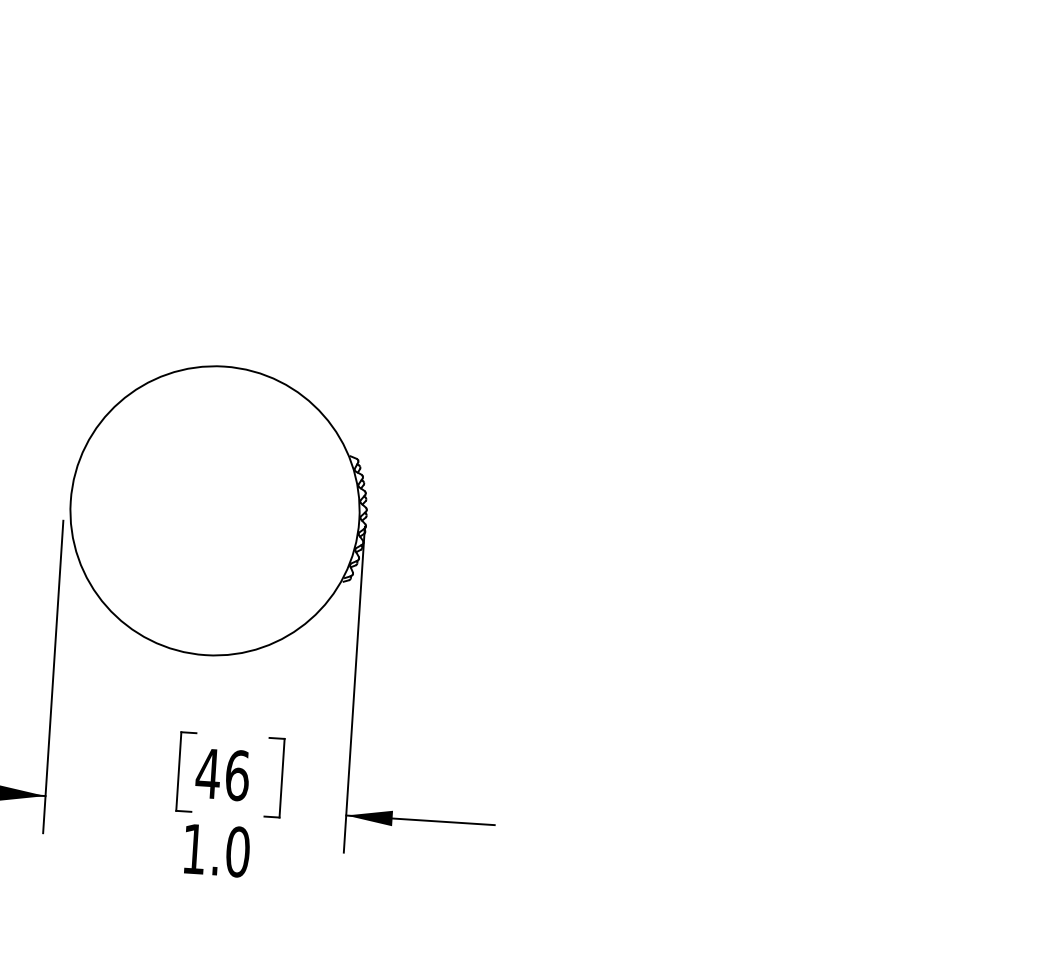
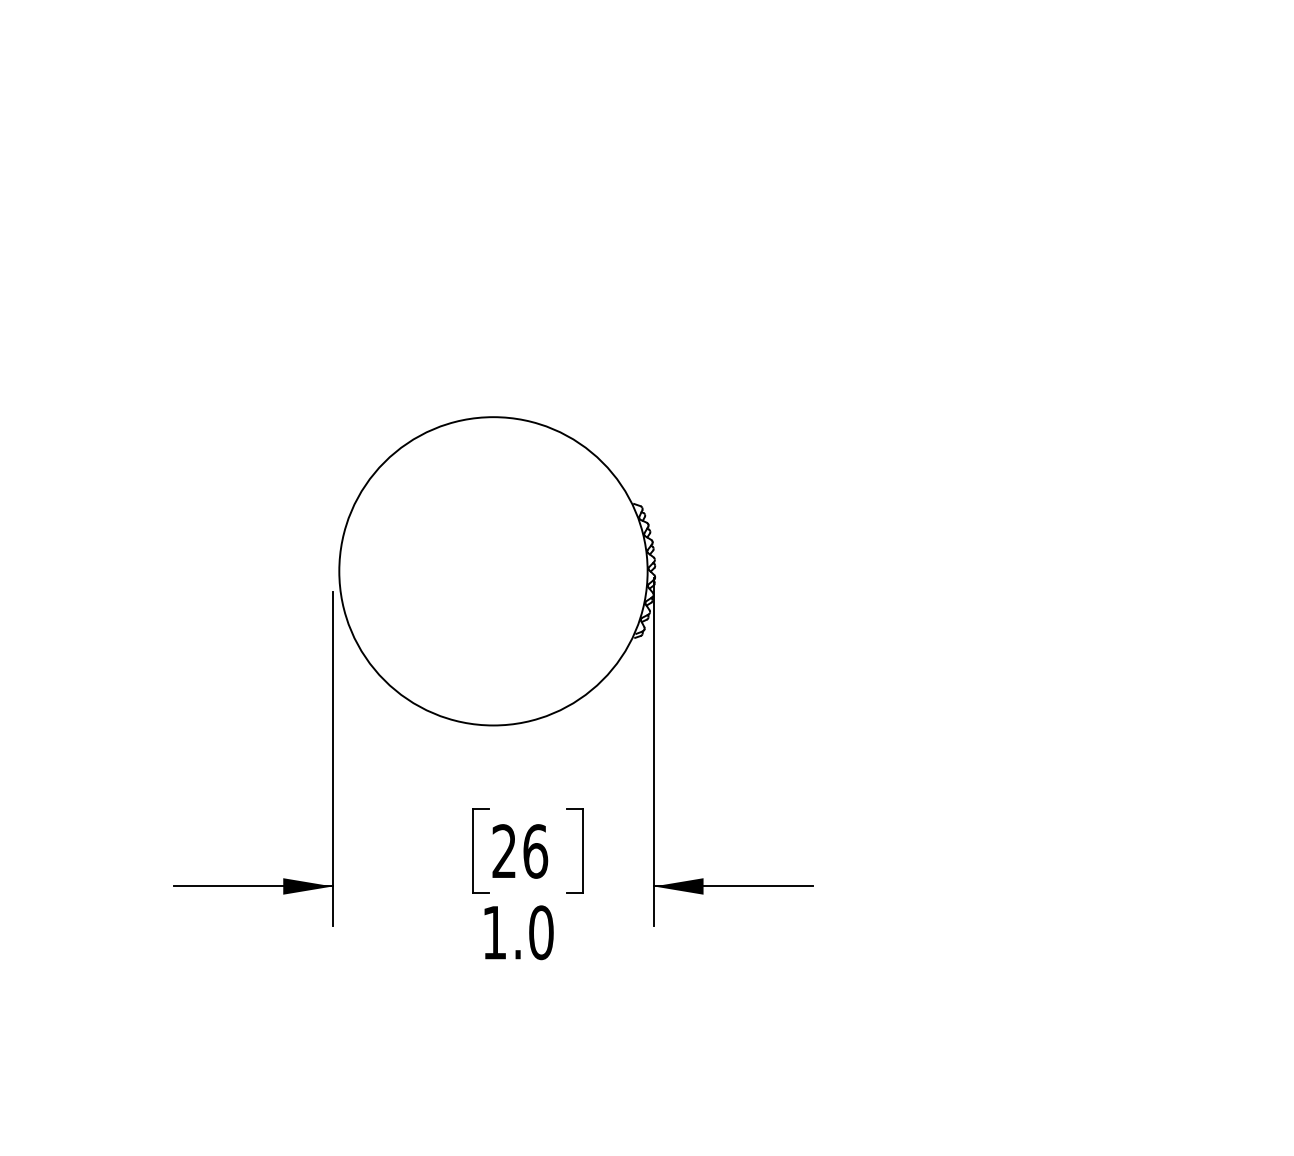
text: (208, 772) -> (504, 850), 46 -> 26

